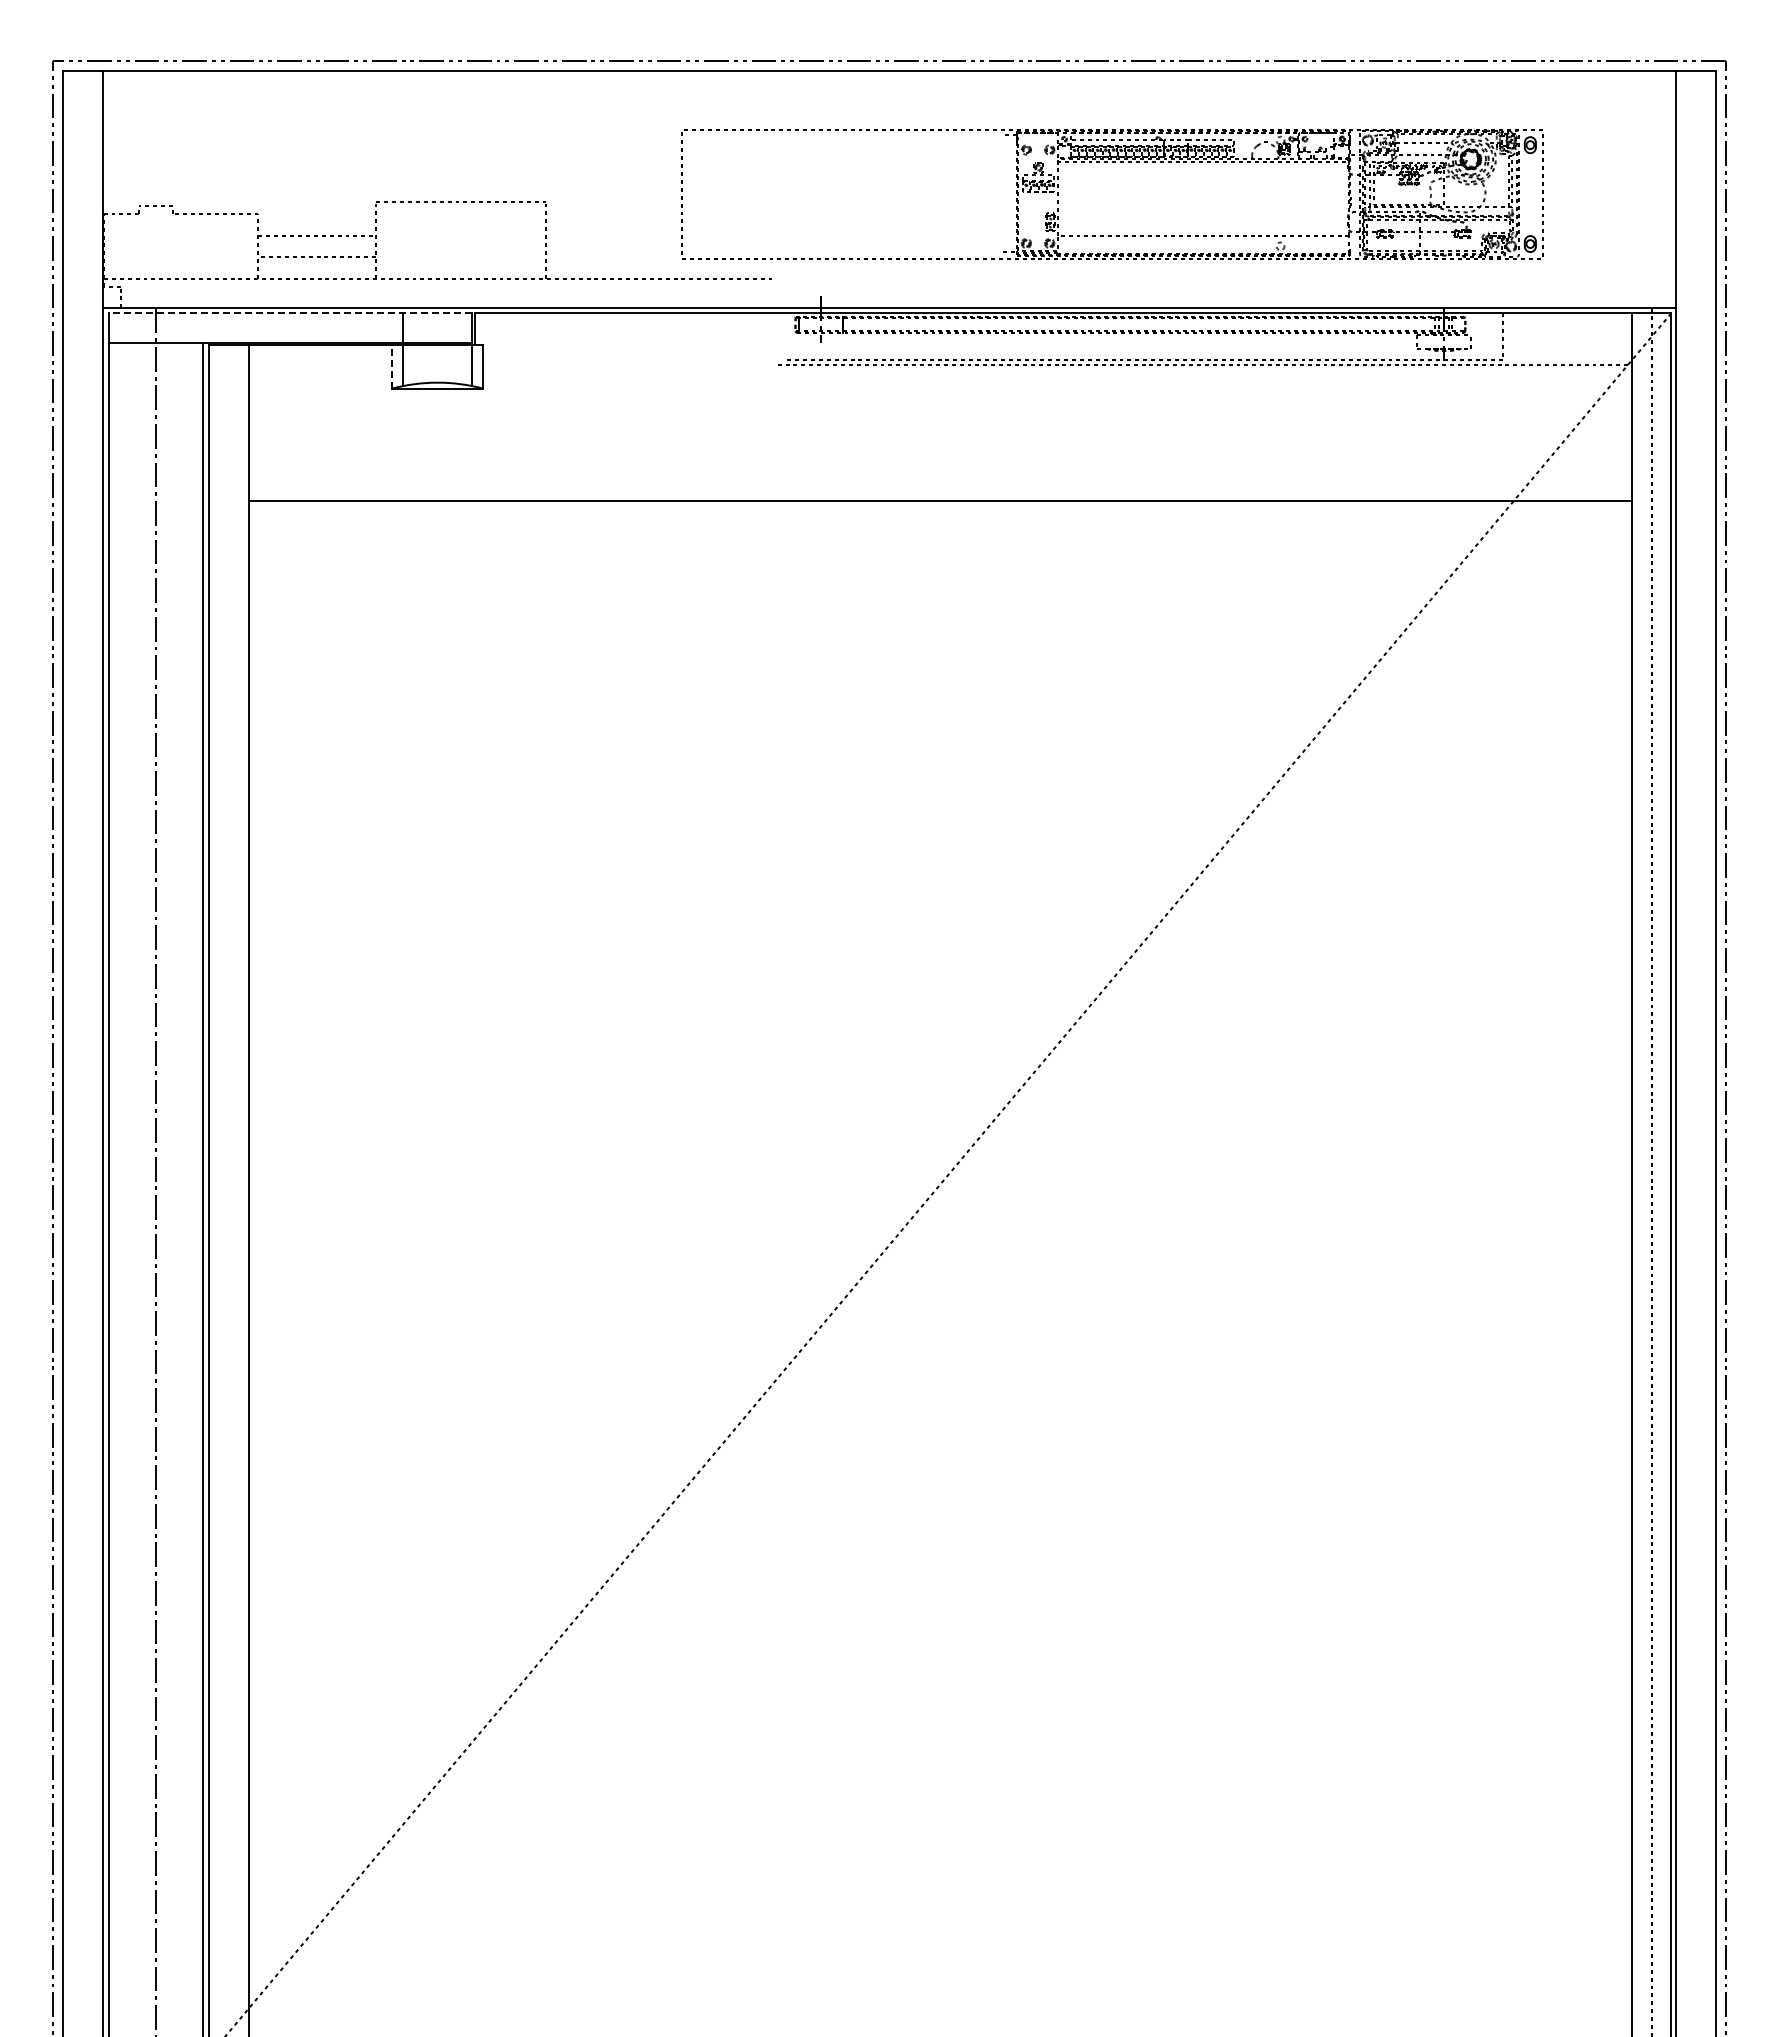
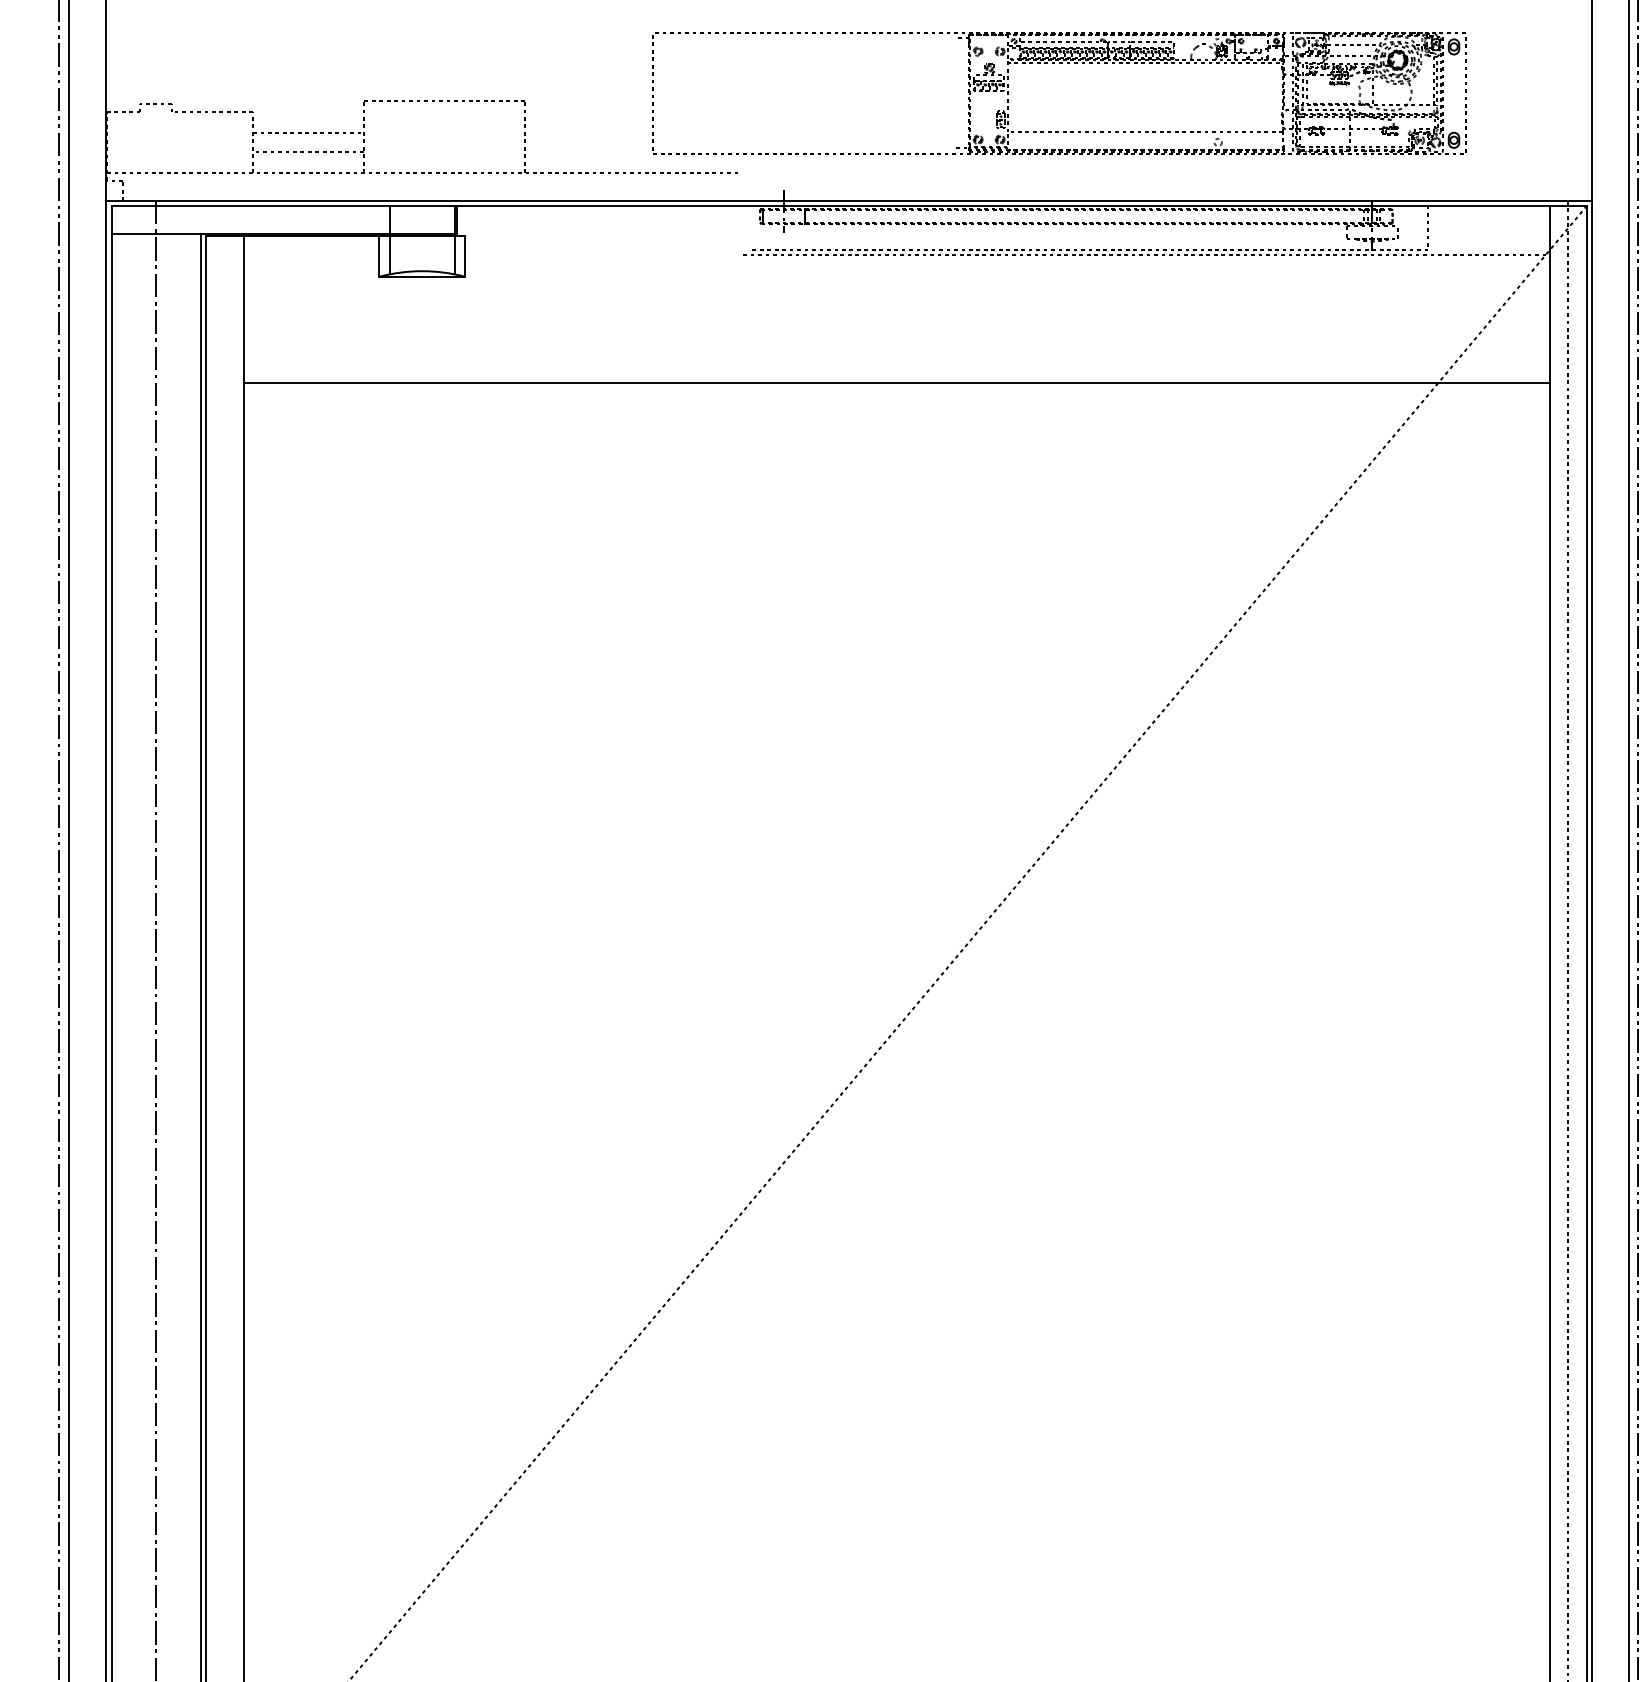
line: (290, 313) -> (283, 205), dashed -> solid
line: (391, 367) -> (378, 256), dashed -> solid

